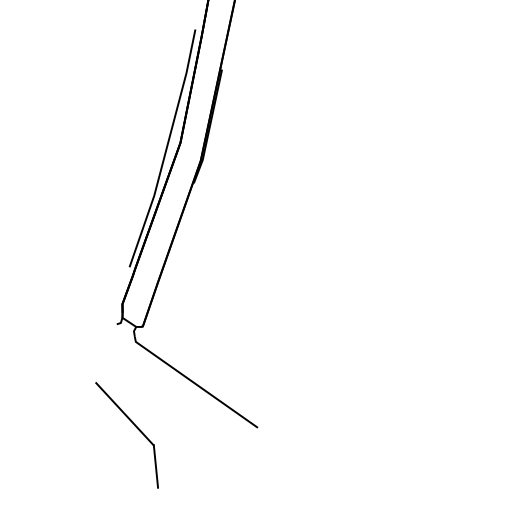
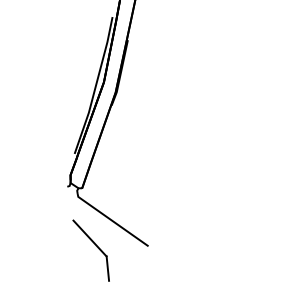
part: (134, 426) -> (95, 245), moved

